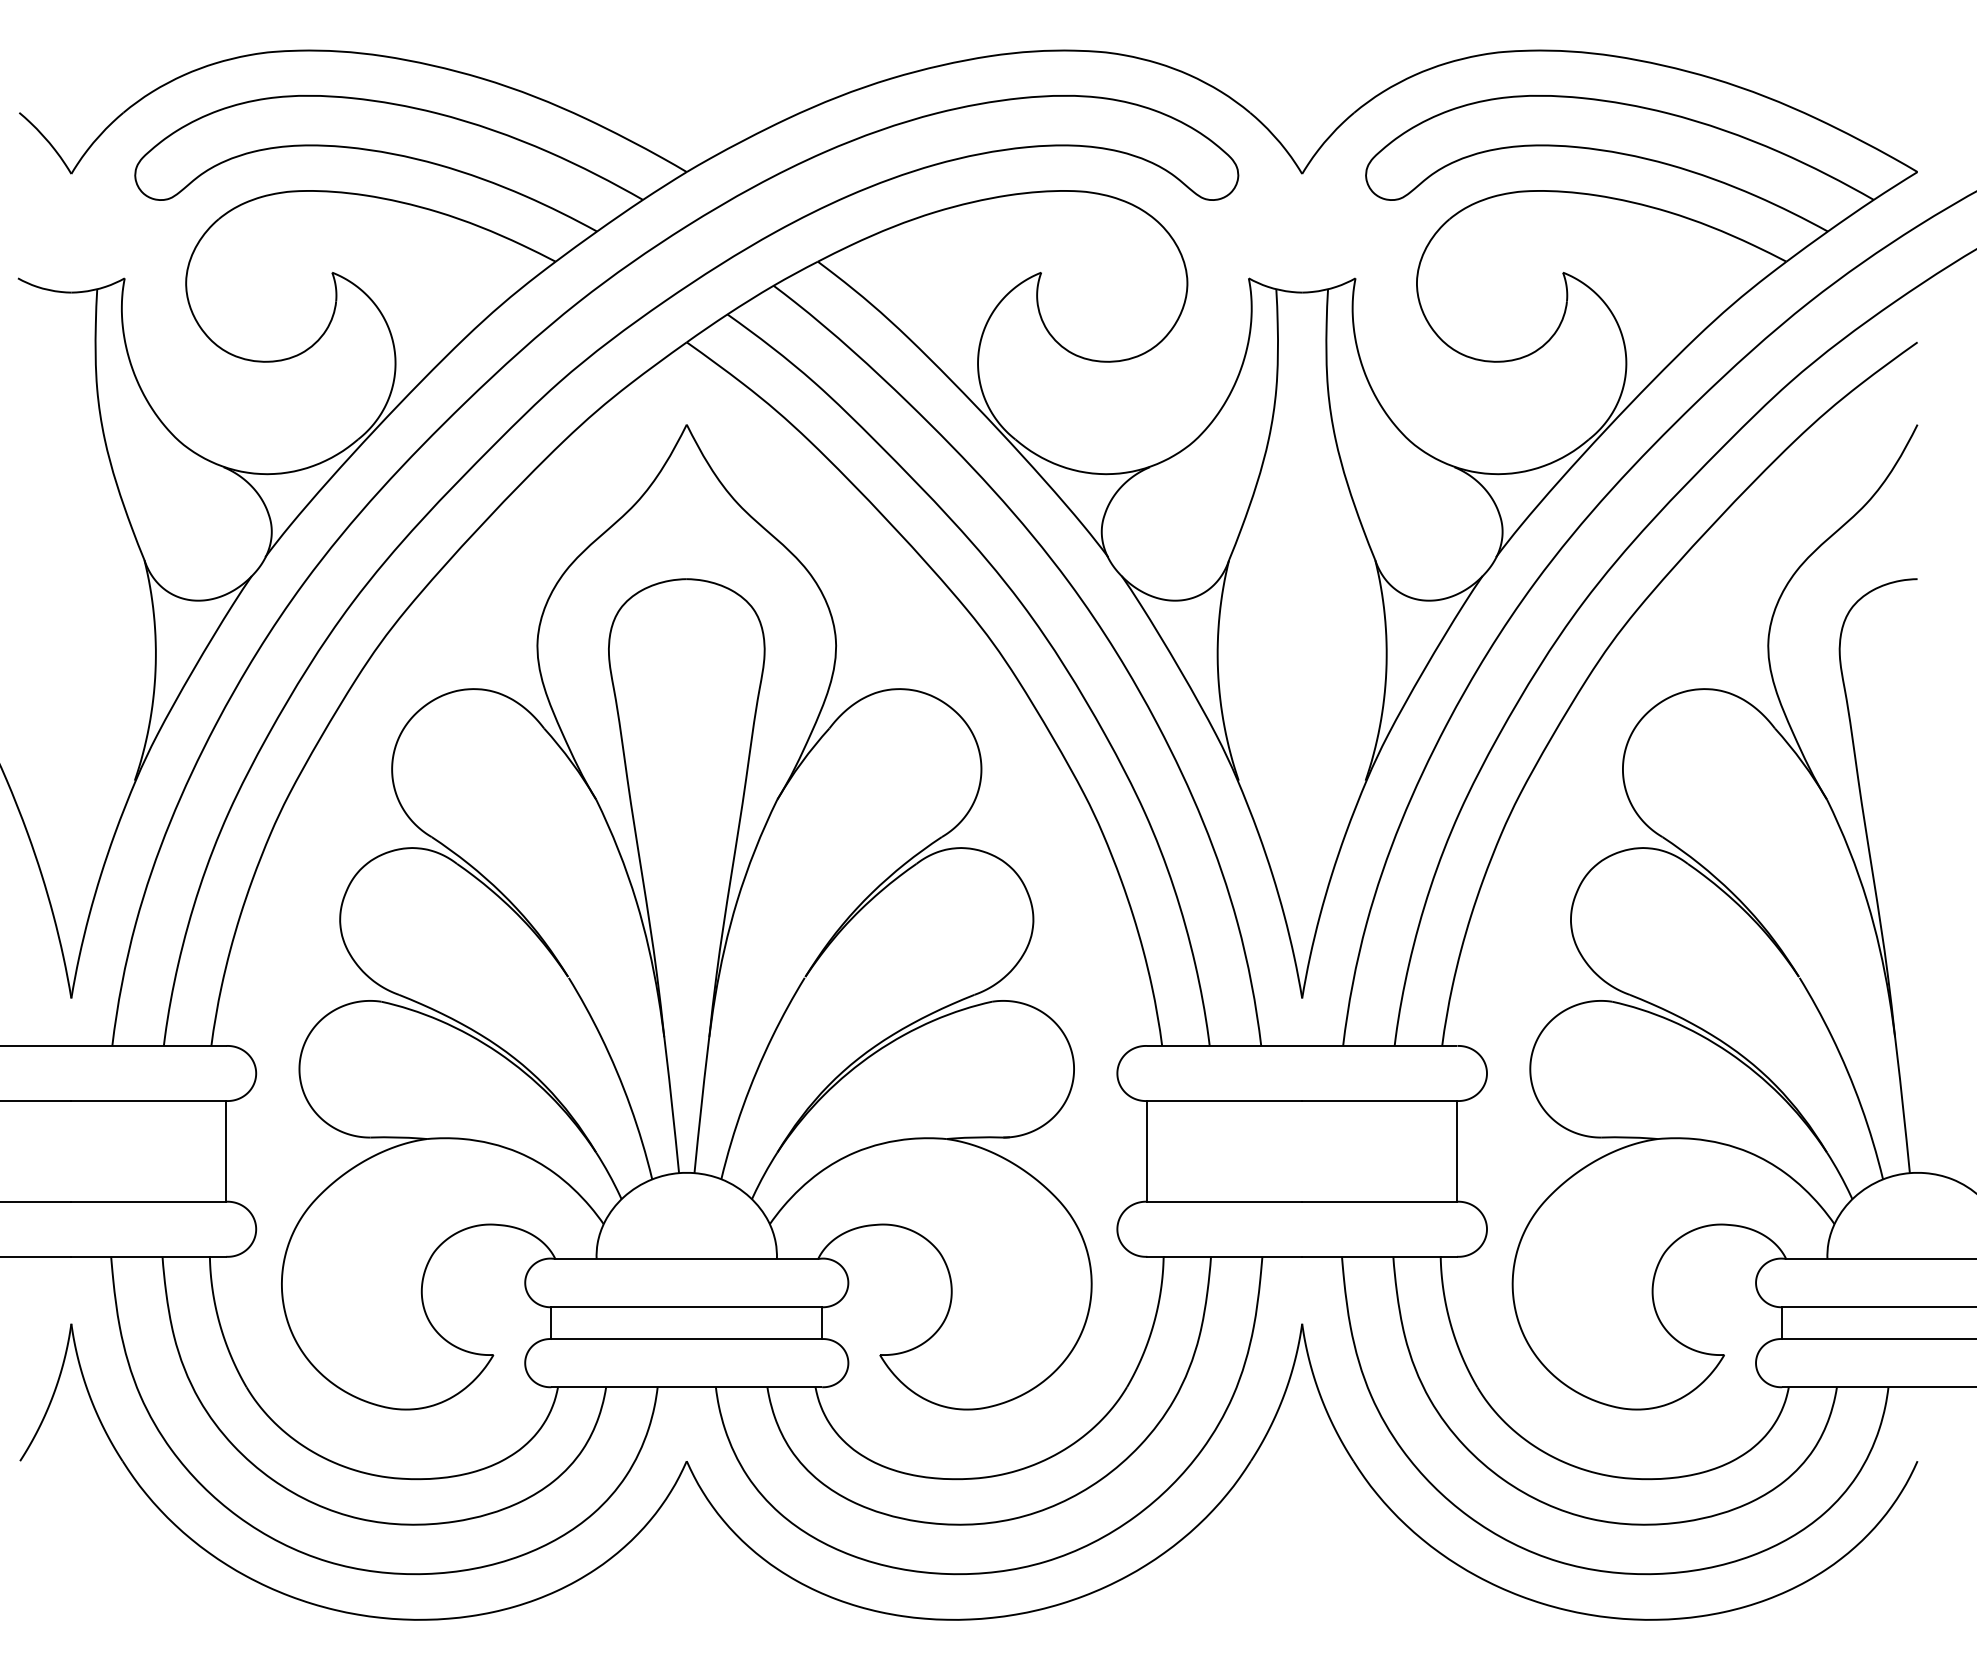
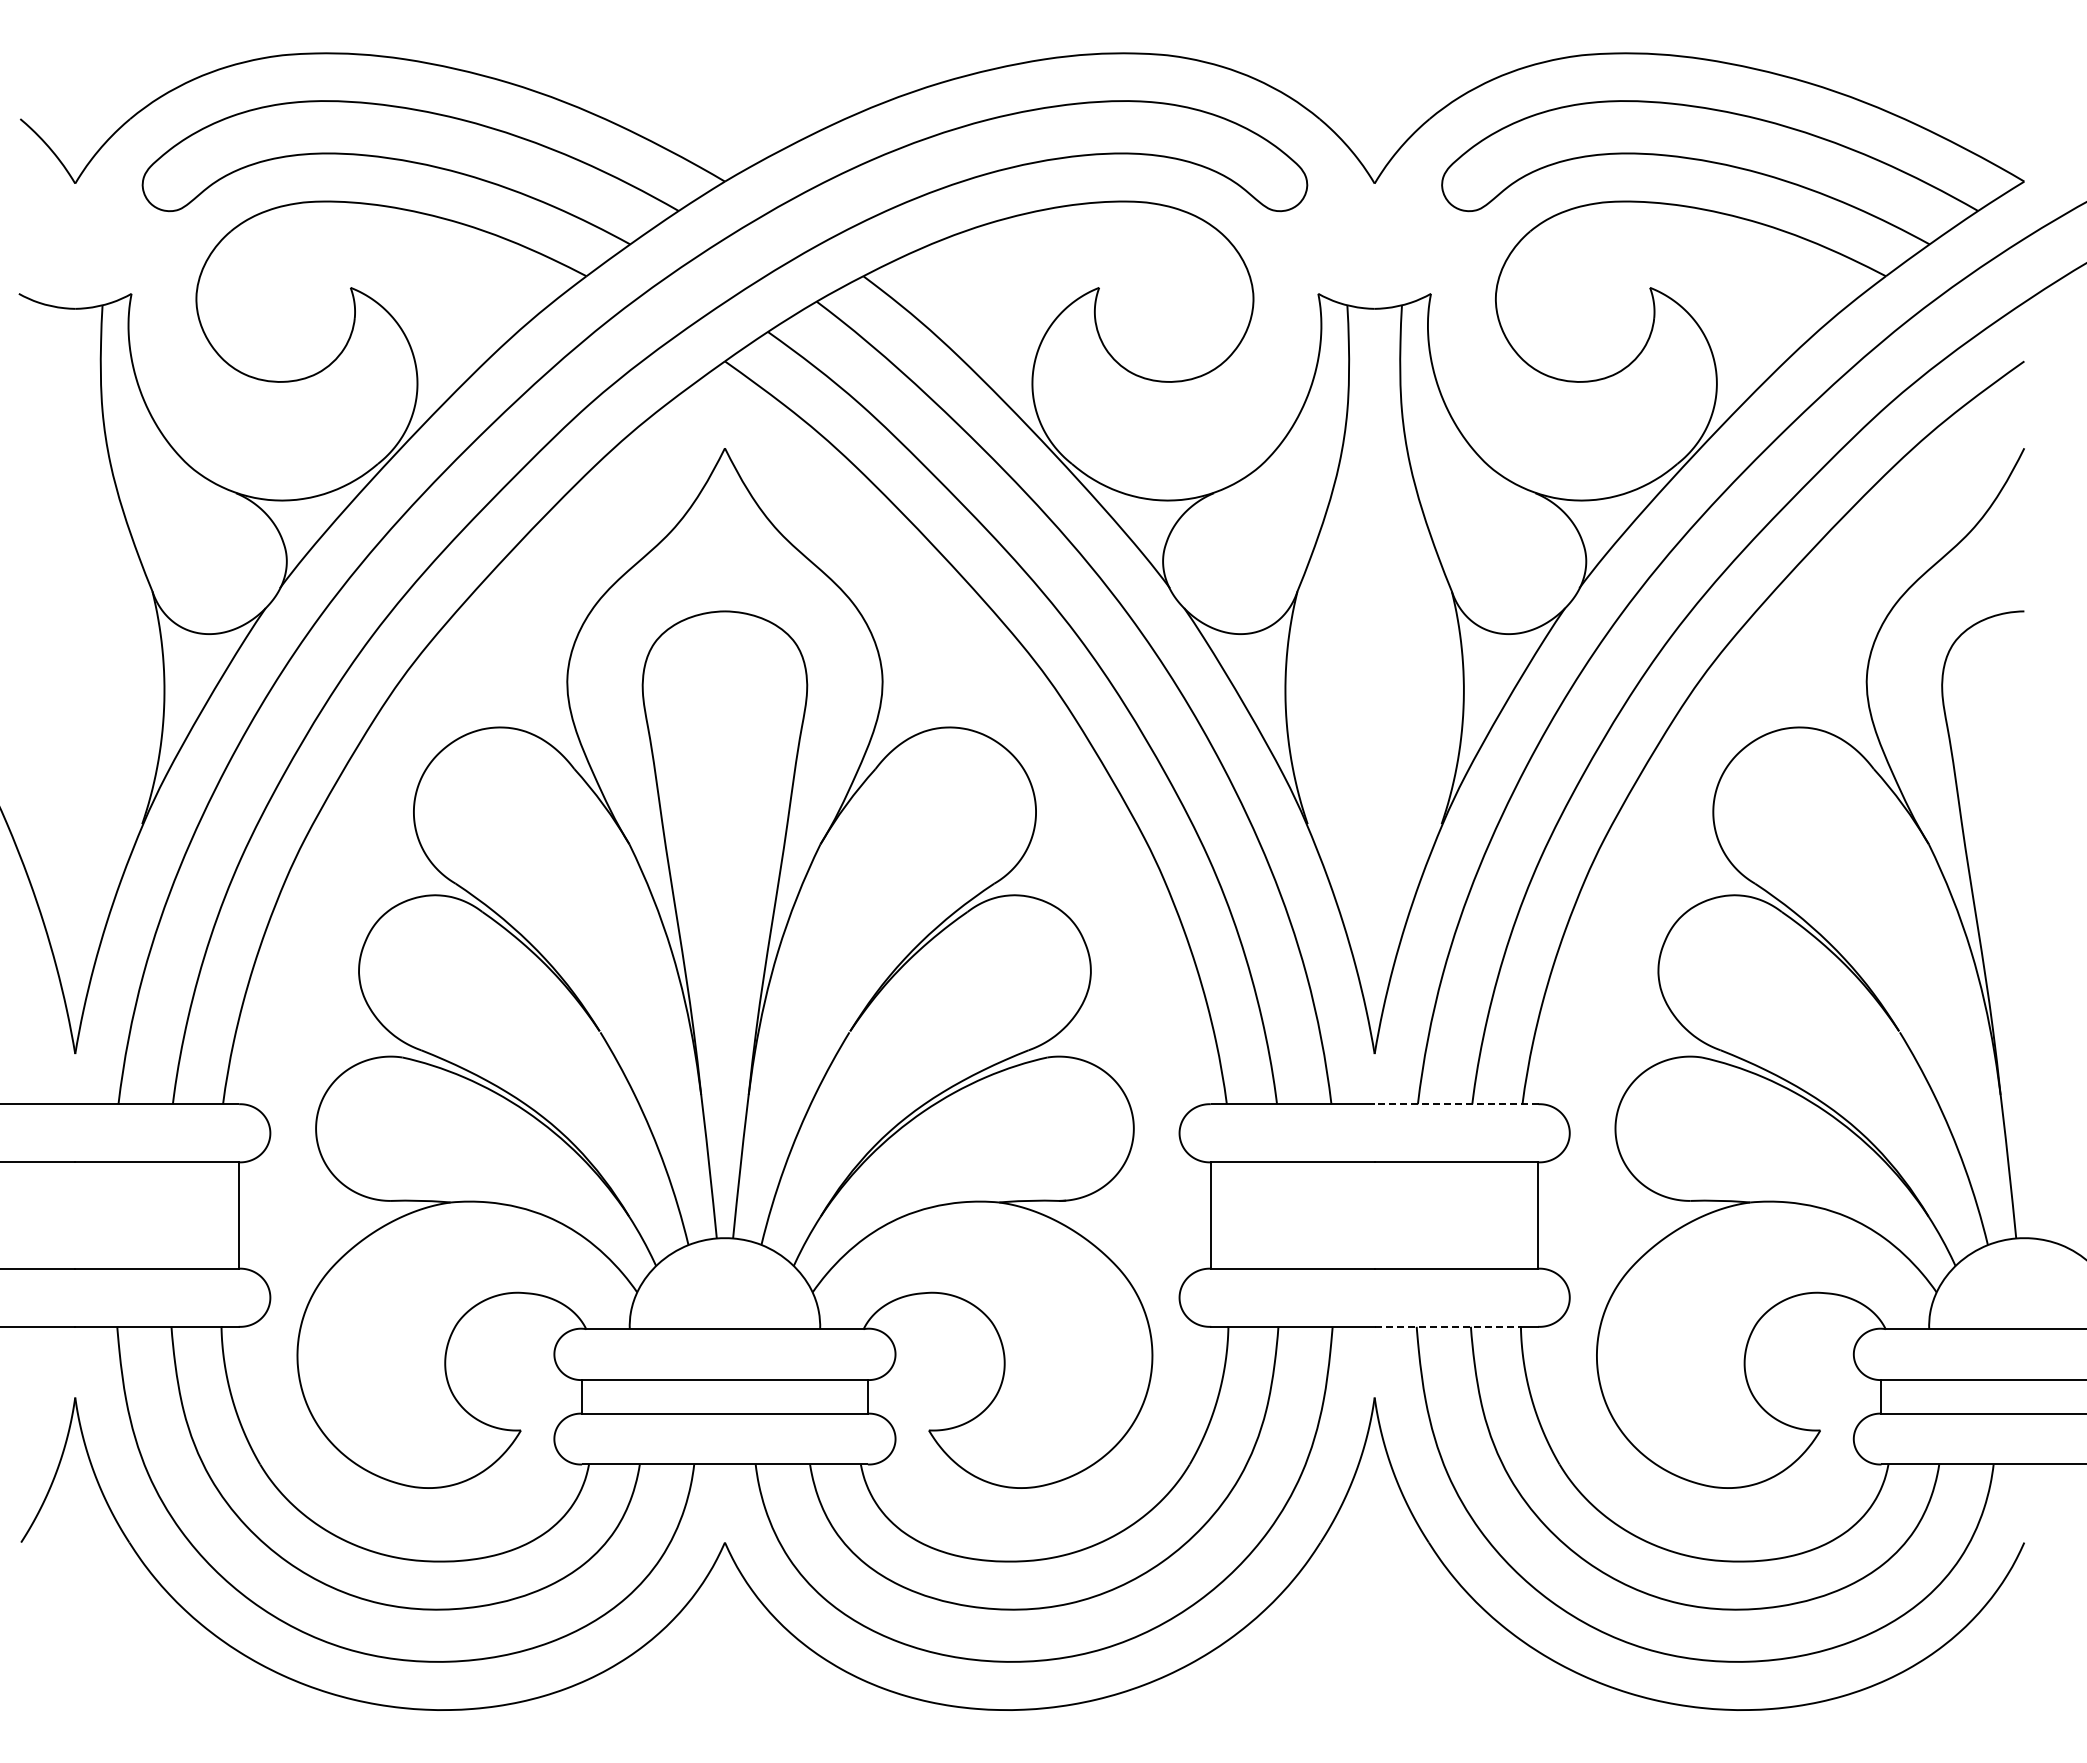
line: (1379, 1046) -> (1456, 1104), solid -> dashed
line: (1372, 1256) -> (1448, 1326), solid -> dashed

